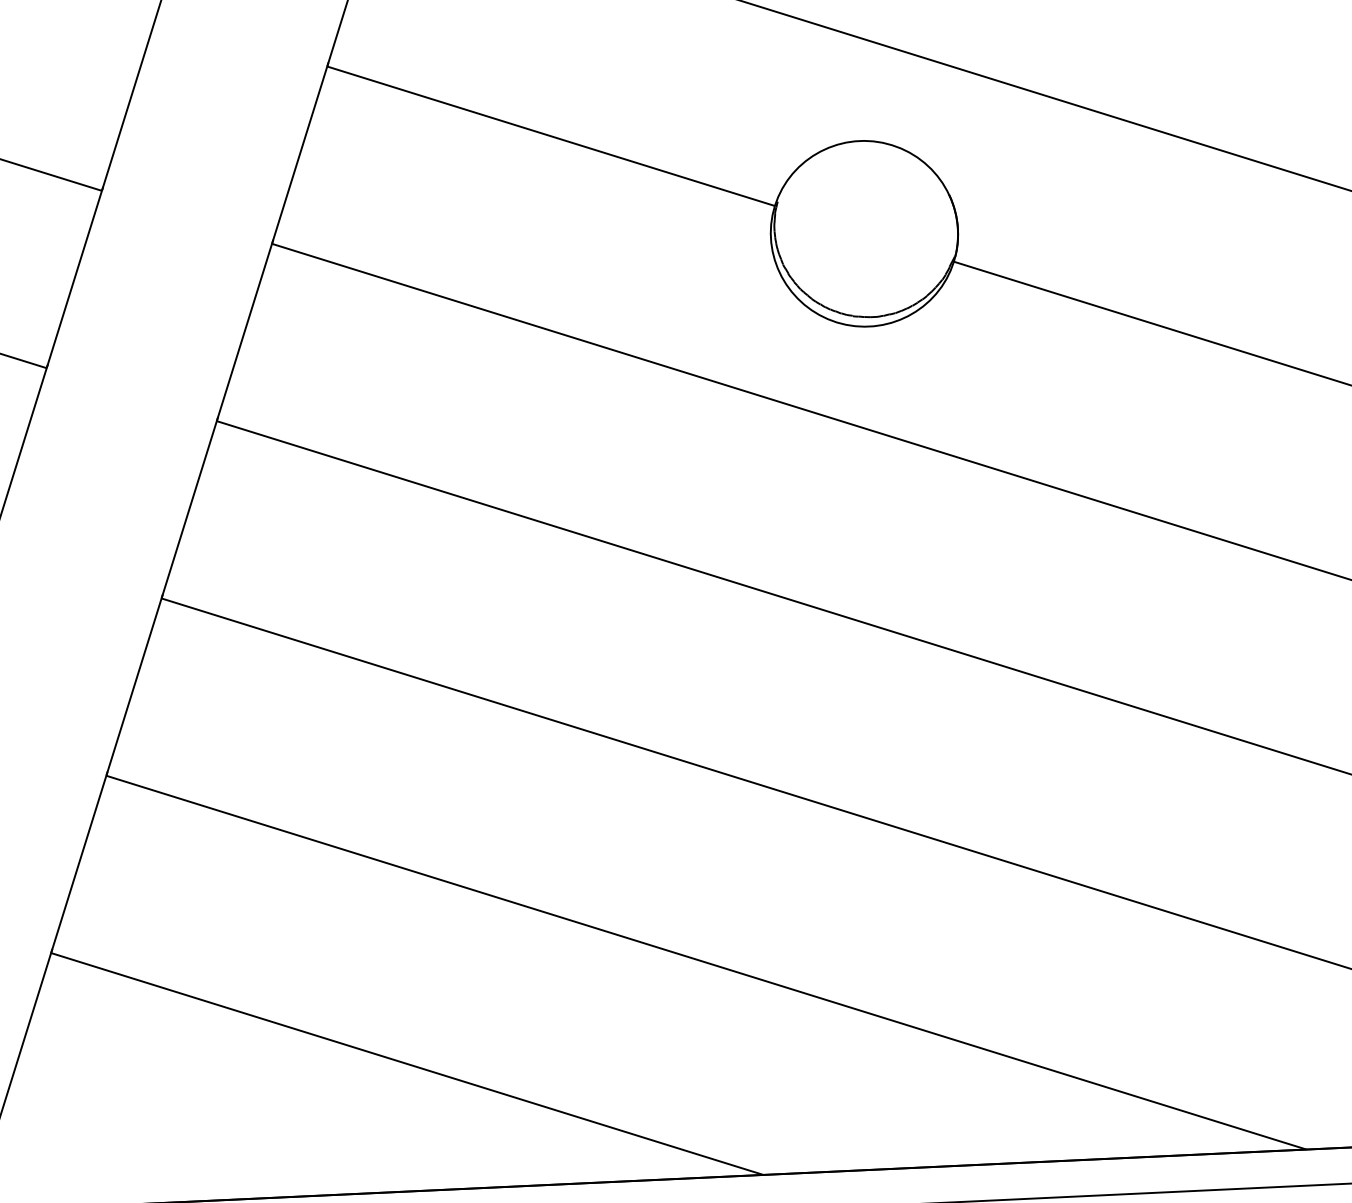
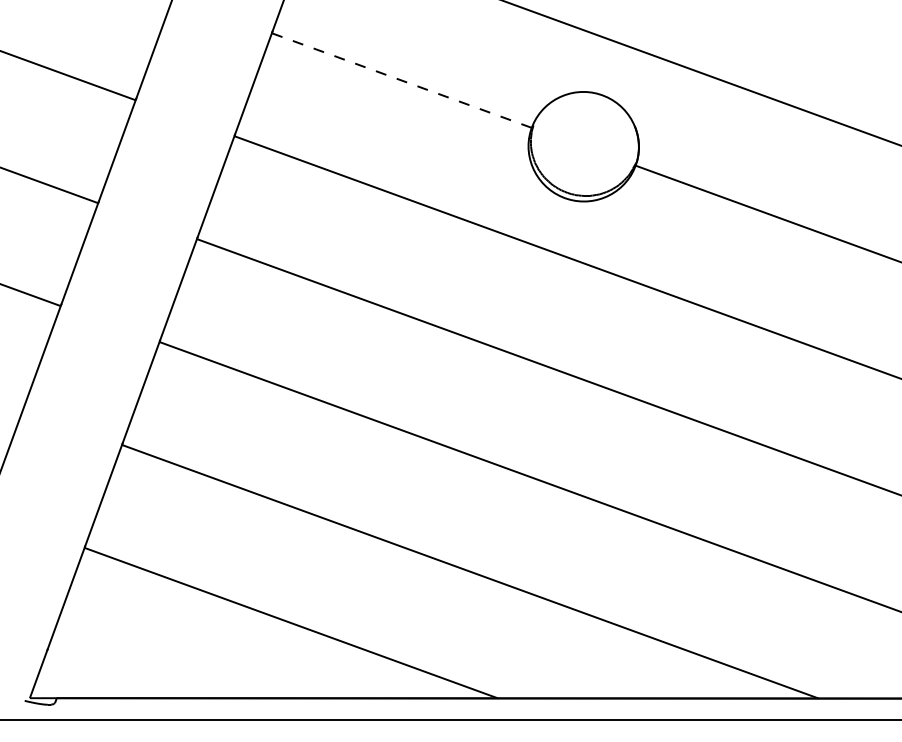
line: (550, 136) -> (401, 80), solid -> dashed

